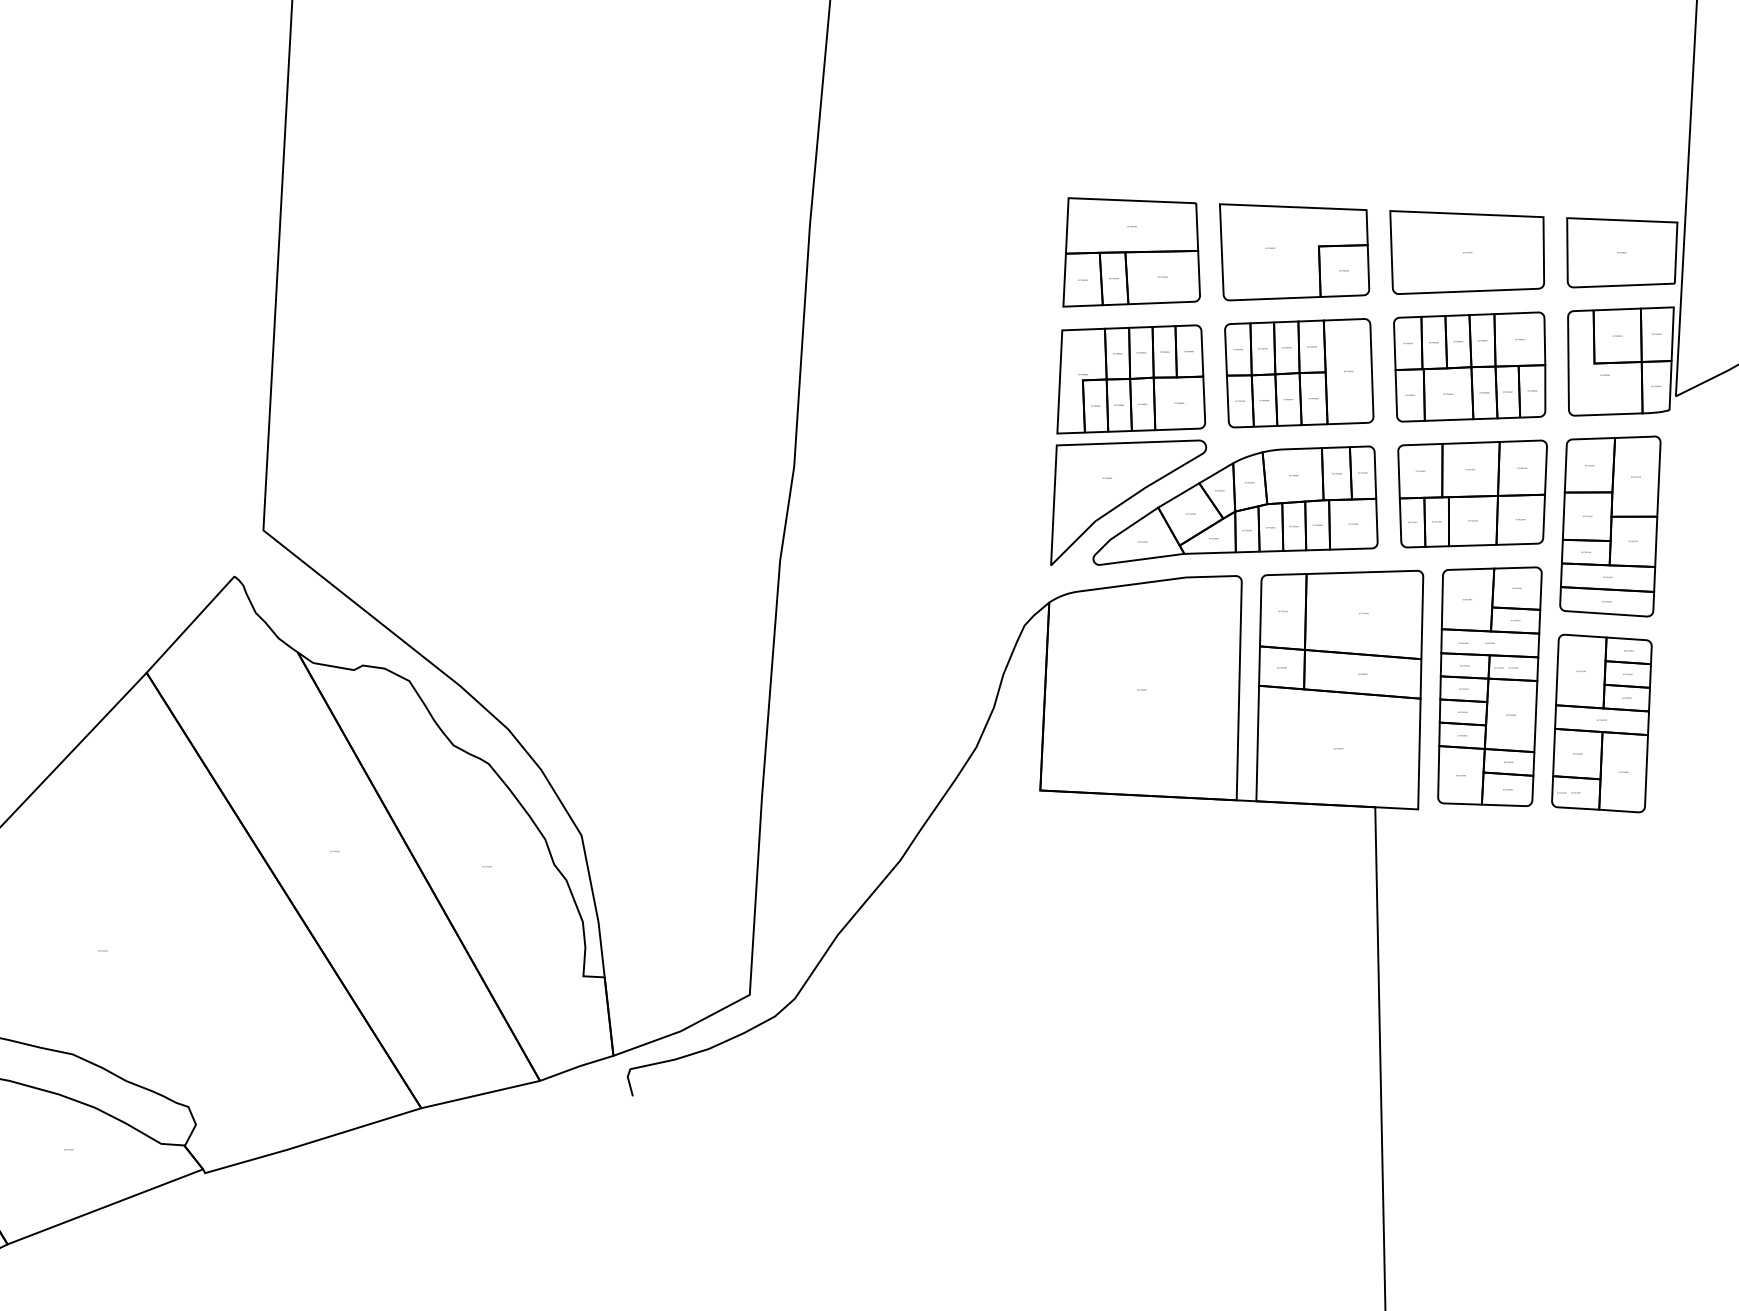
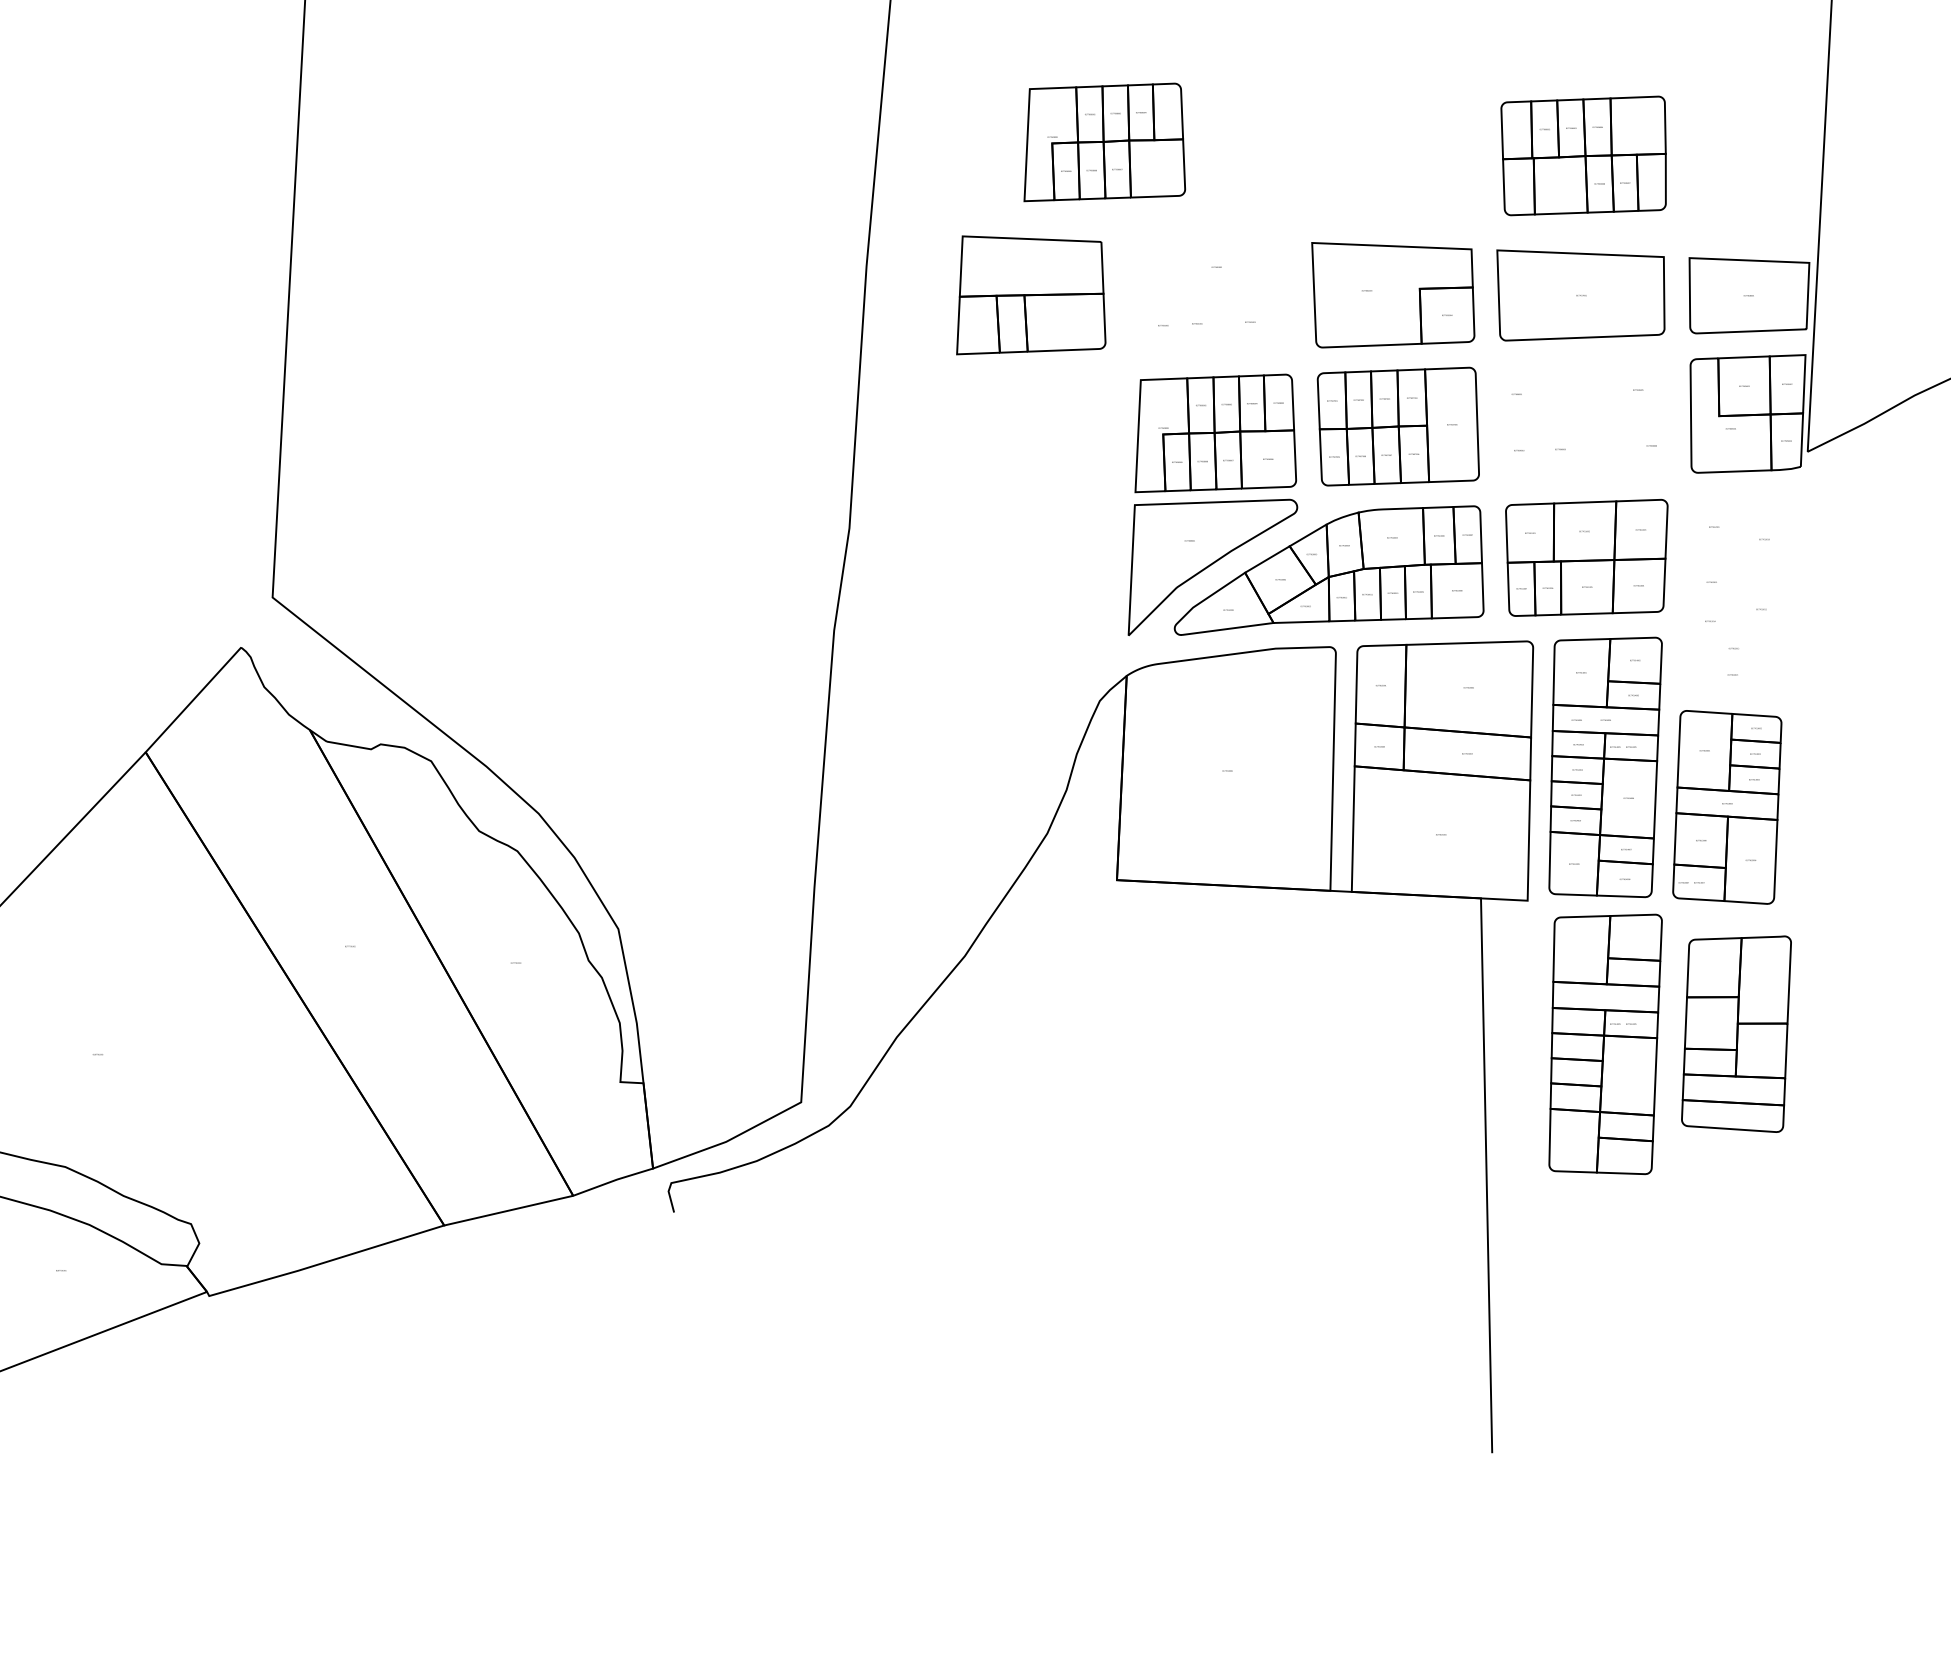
part: (1028, 111) -> (1104, 142), added
part: (1131, 252) -> (1031, 295), moved
part: (1469, 366) -> (1583, 155), moved
part: (1610, 525) -> (1736, 1033), moved
part: (1489, 940) -> (1605, 1043), added

